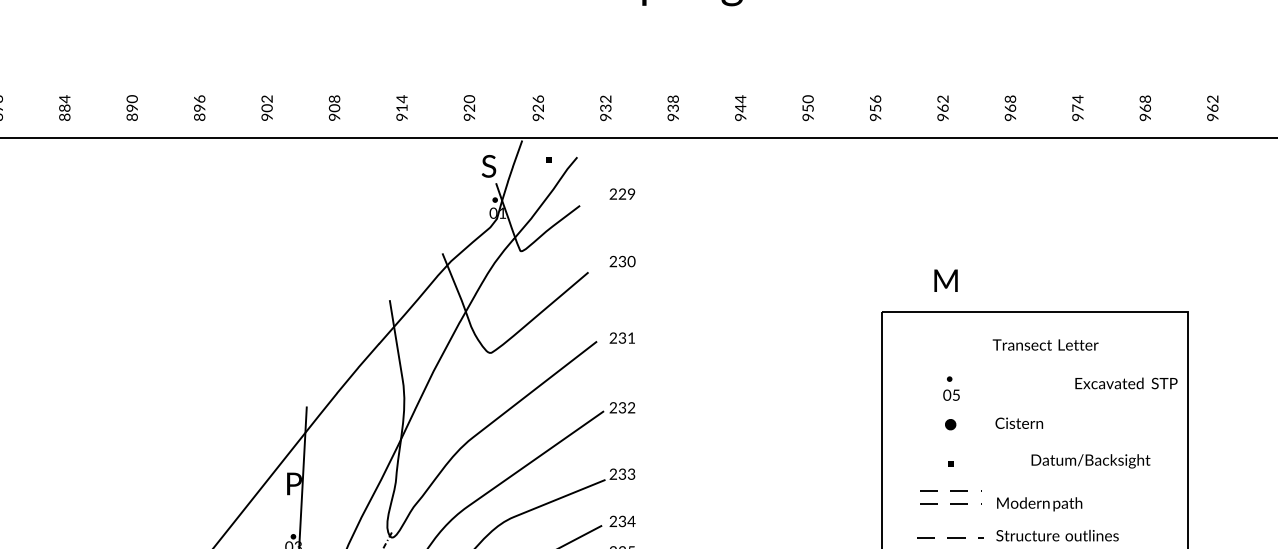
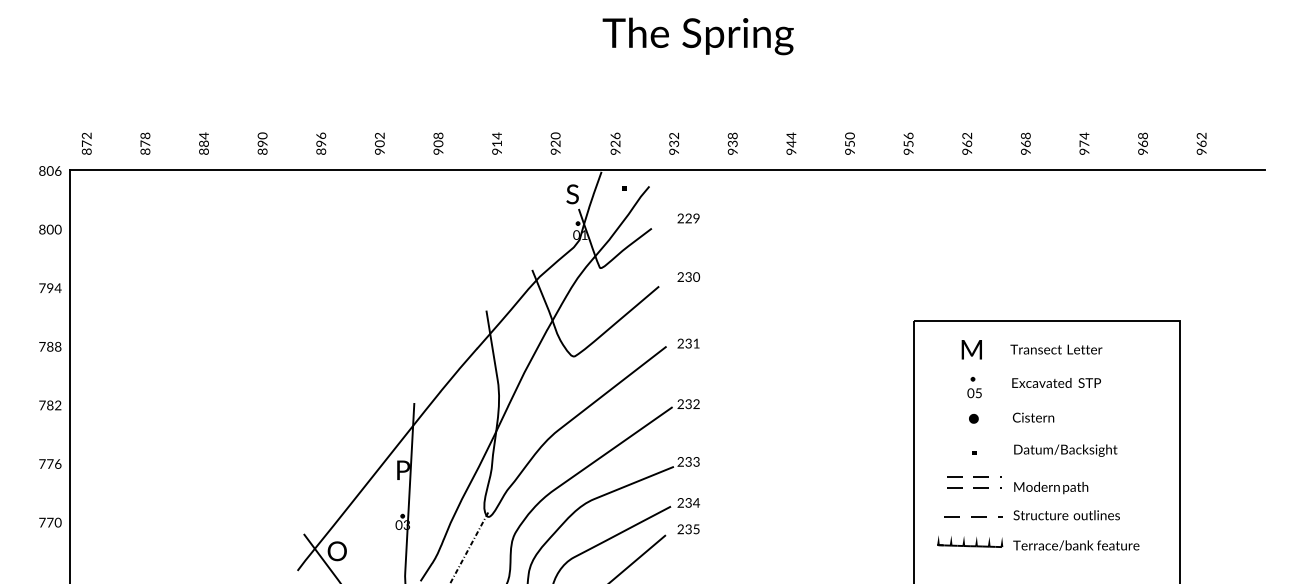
text: (945, 280) -> (971, 349), moved
text: (1126, 382) -> (1056, 382), moved
text: (1090, 461) -> (1065, 450), moved

